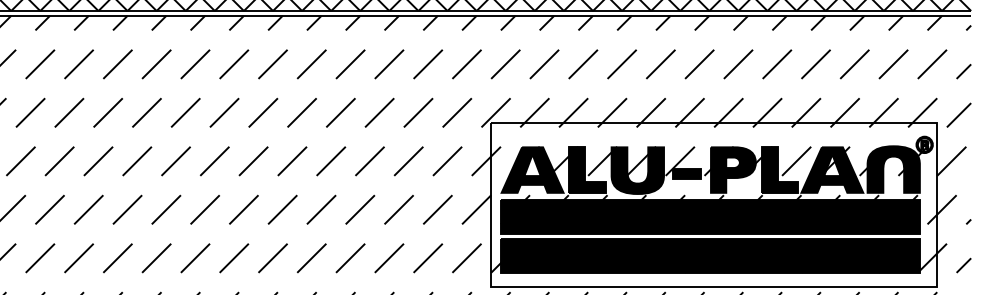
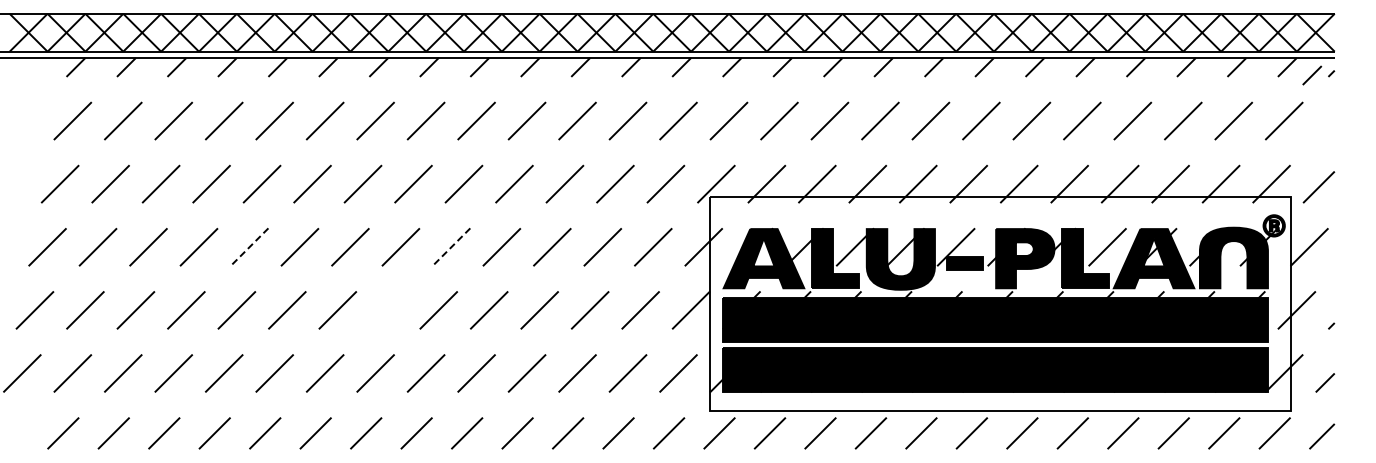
line: (964, 71) -> (1312, 75), moved
line: (137, 161) -> (249, 247), solid -> dashed
line: (292, 161) -> (451, 247), solid -> dashed
line: (244, 209) -> (388, 310), removed

